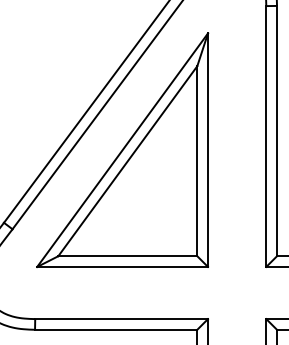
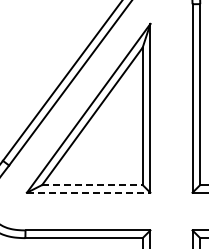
line: (127, 256) -> (92, 185), solid -> dashed
line: (122, 266) -> (88, 192), solid -> dashed

